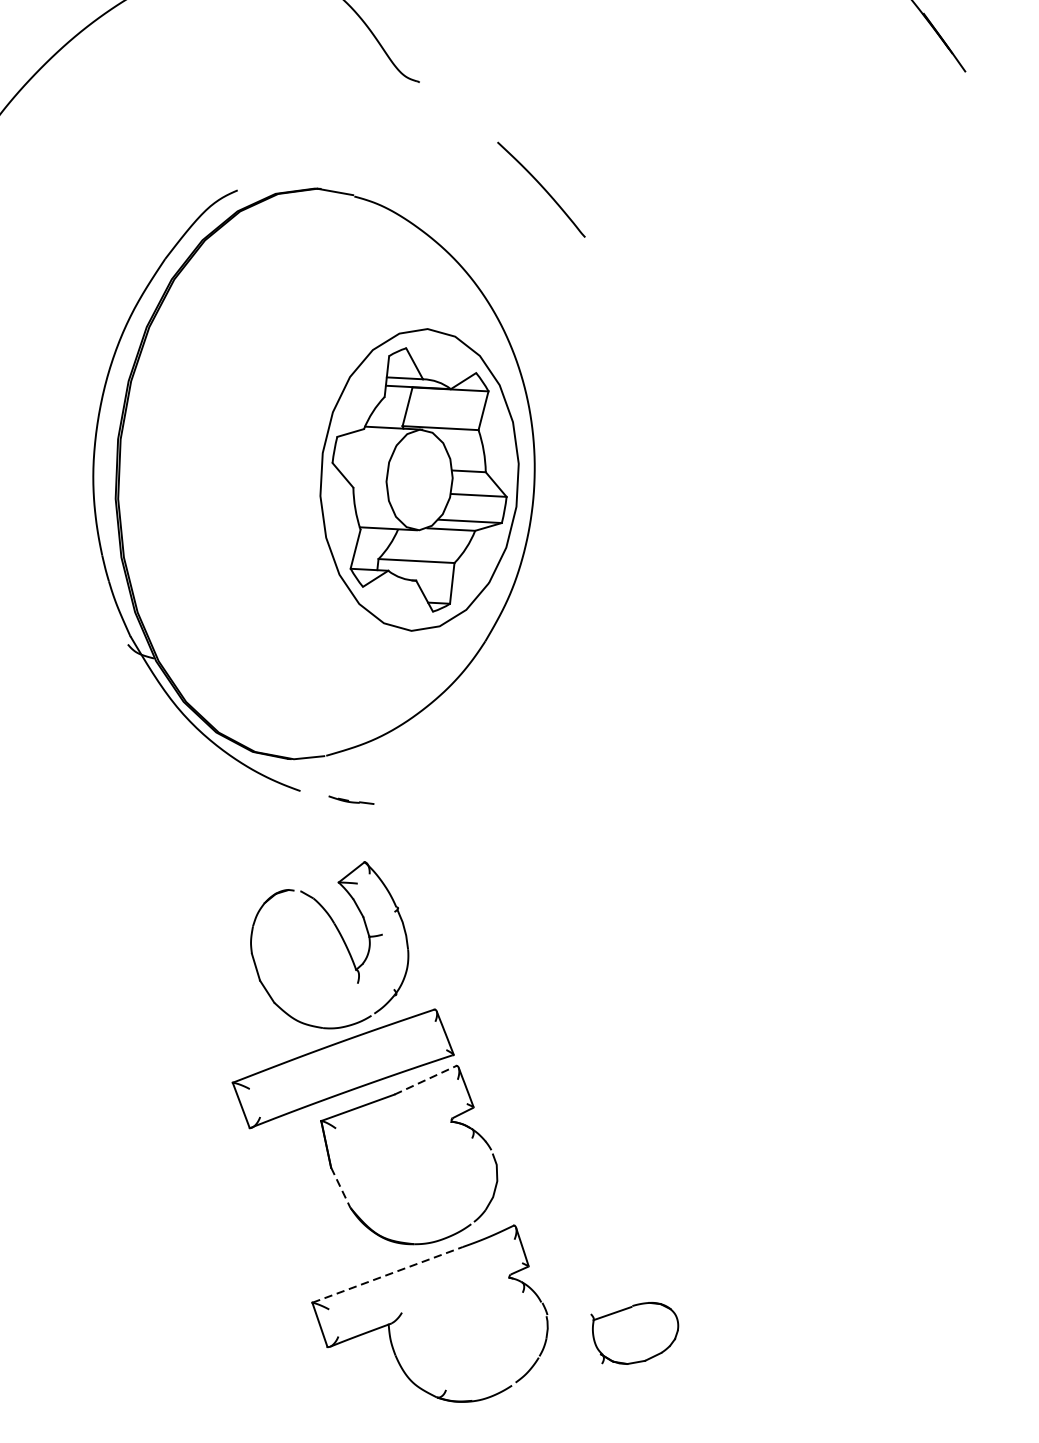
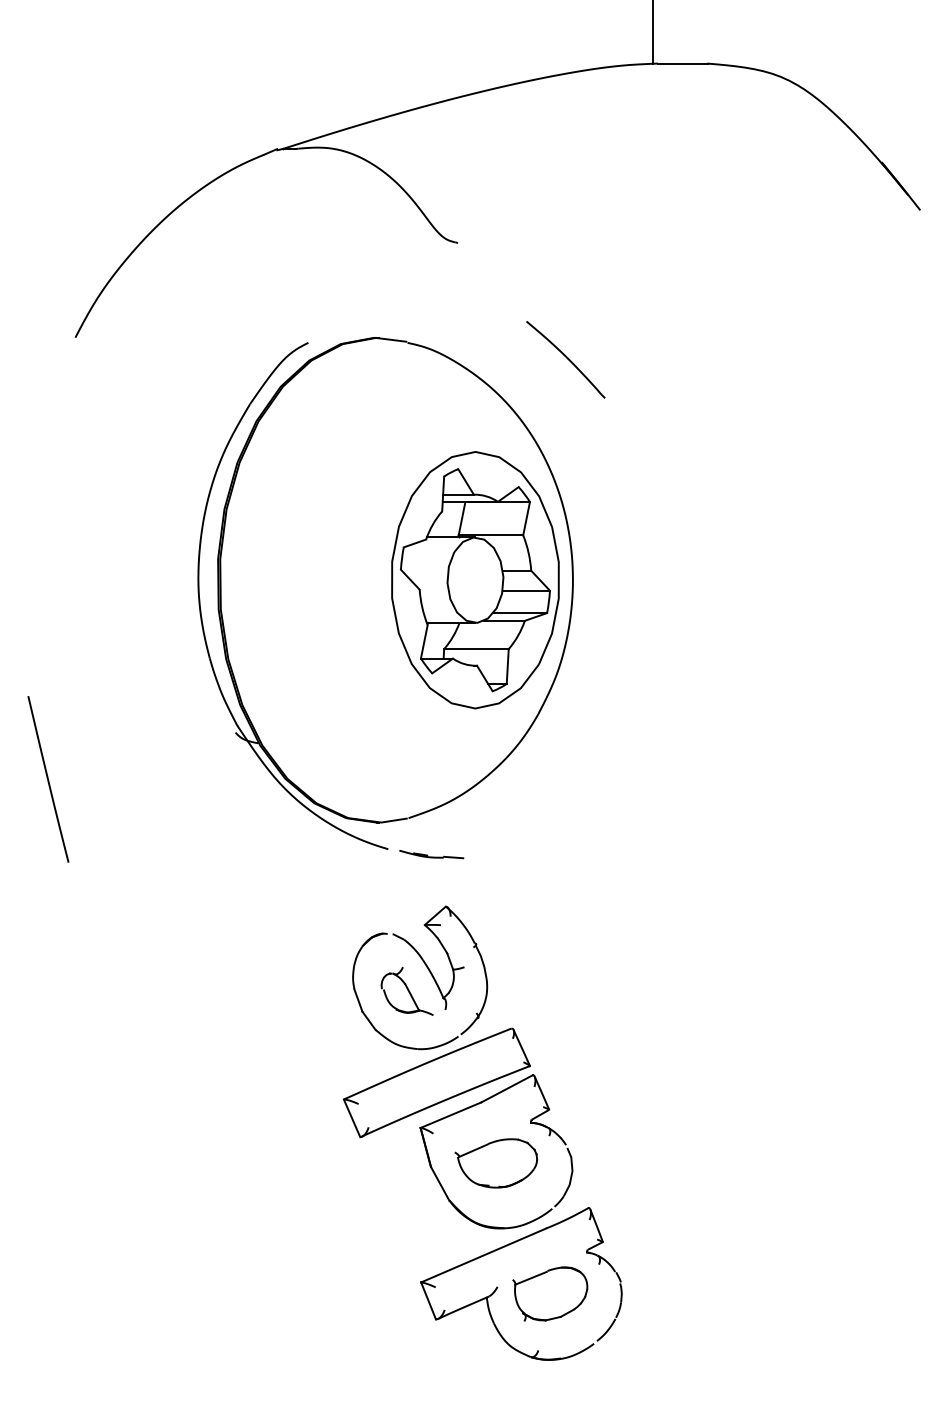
curve: (542, 188) -> (566, 358), moved
part: (350, 799) -> (431, 854), size x1.67
part: (313, 959) -> (406, 991), added
line: (425, 1079) -> (507, 1088), dashed -> solid
part: (408, 1167) -> (496, 1163), added
line: (341, 1187) -> (440, 1183), dashed -> solid
line: (388, 1274) -> (484, 1255), dashed -> solid
part: (634, 1332) -> (550, 1293), moved

